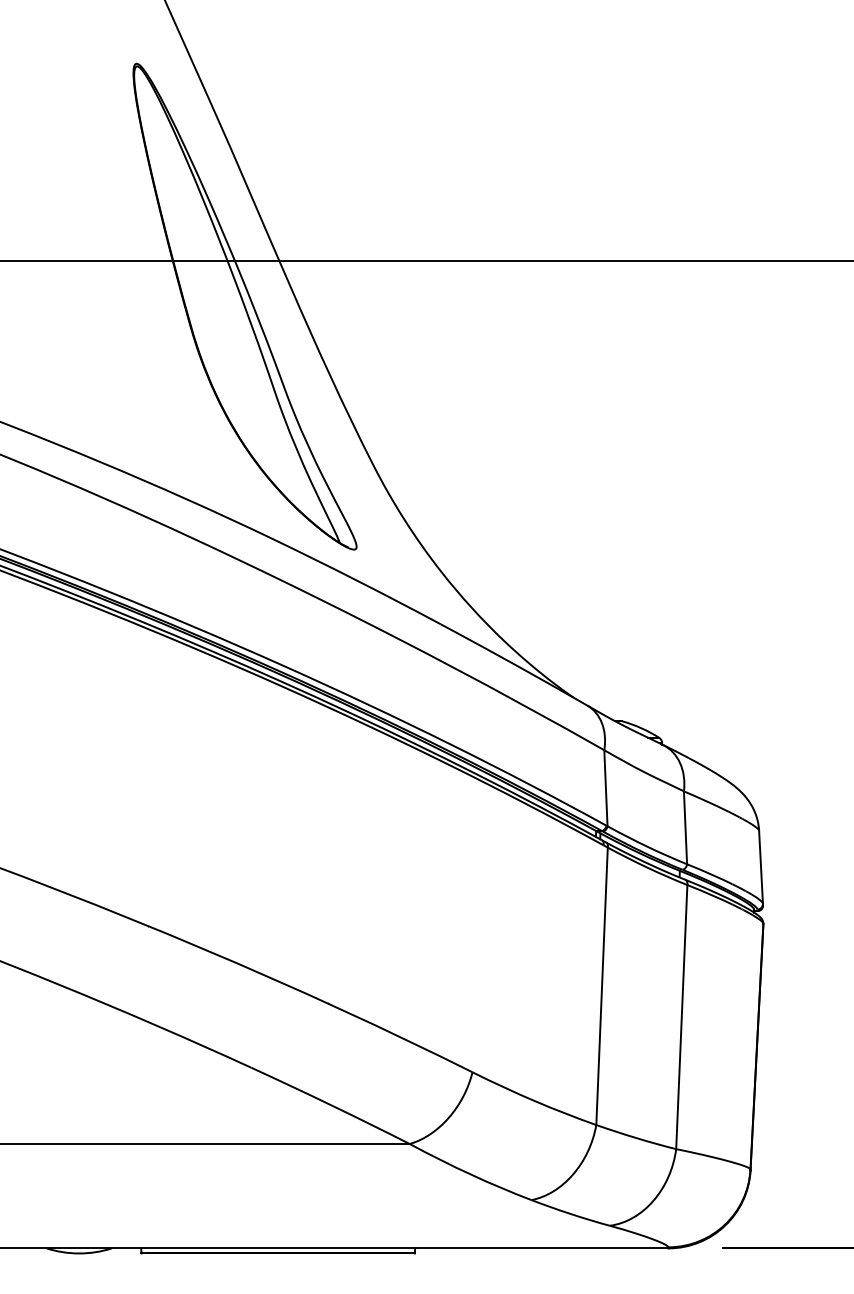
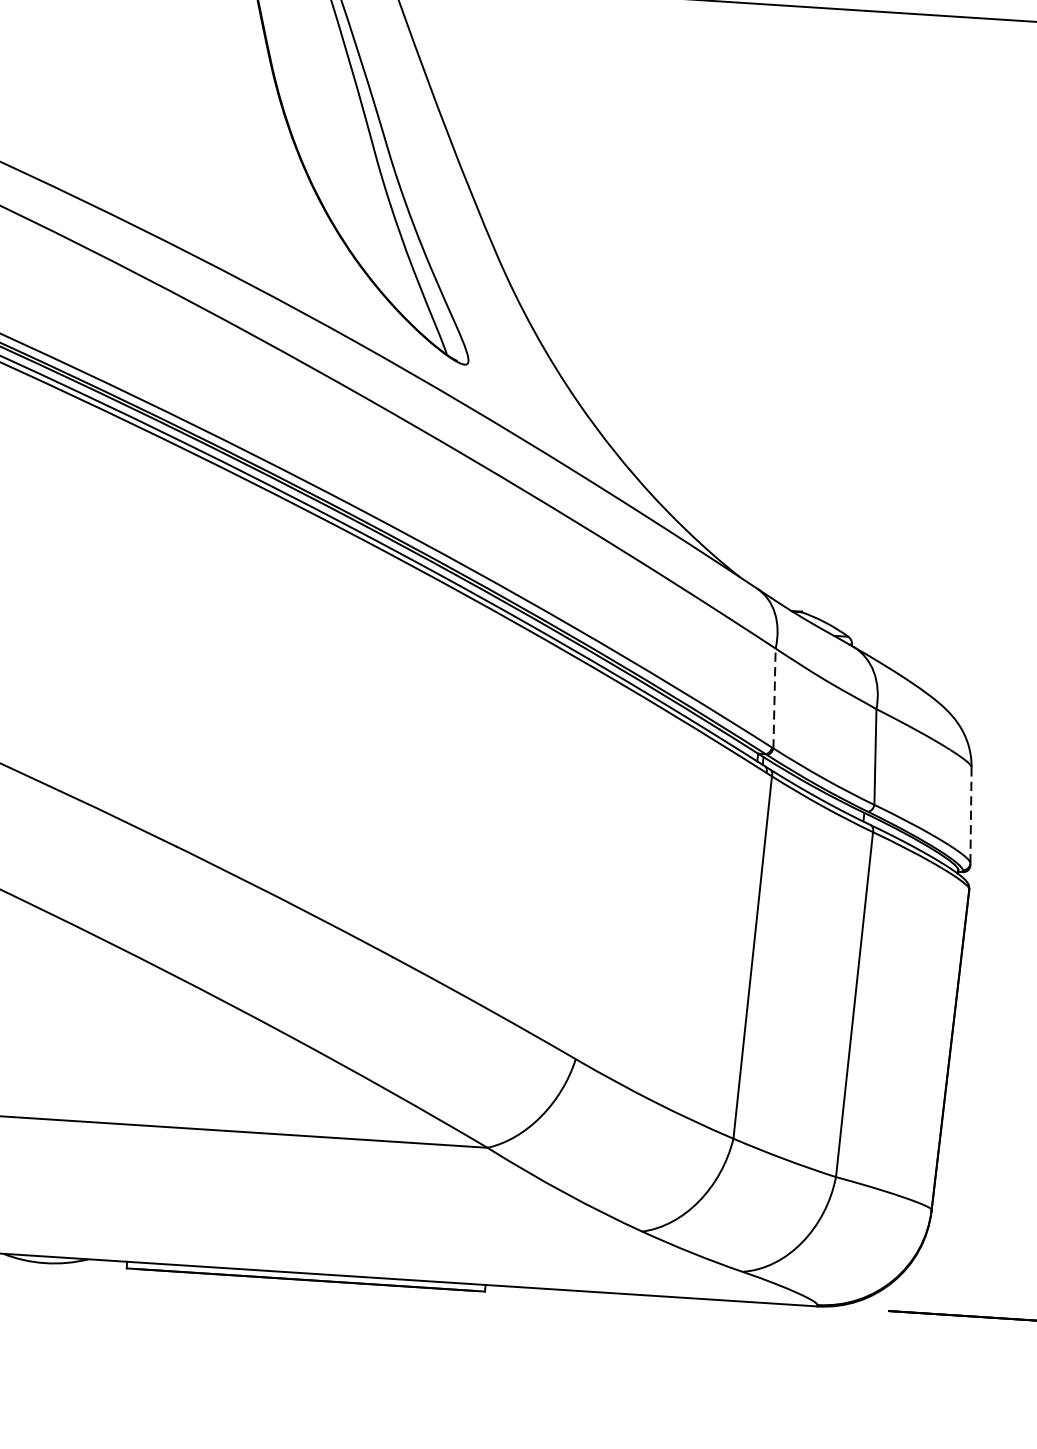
line: (605, 787) -> (774, 697), solid -> dashed
line: (761, 867) -> (971, 815), solid -> dashed

